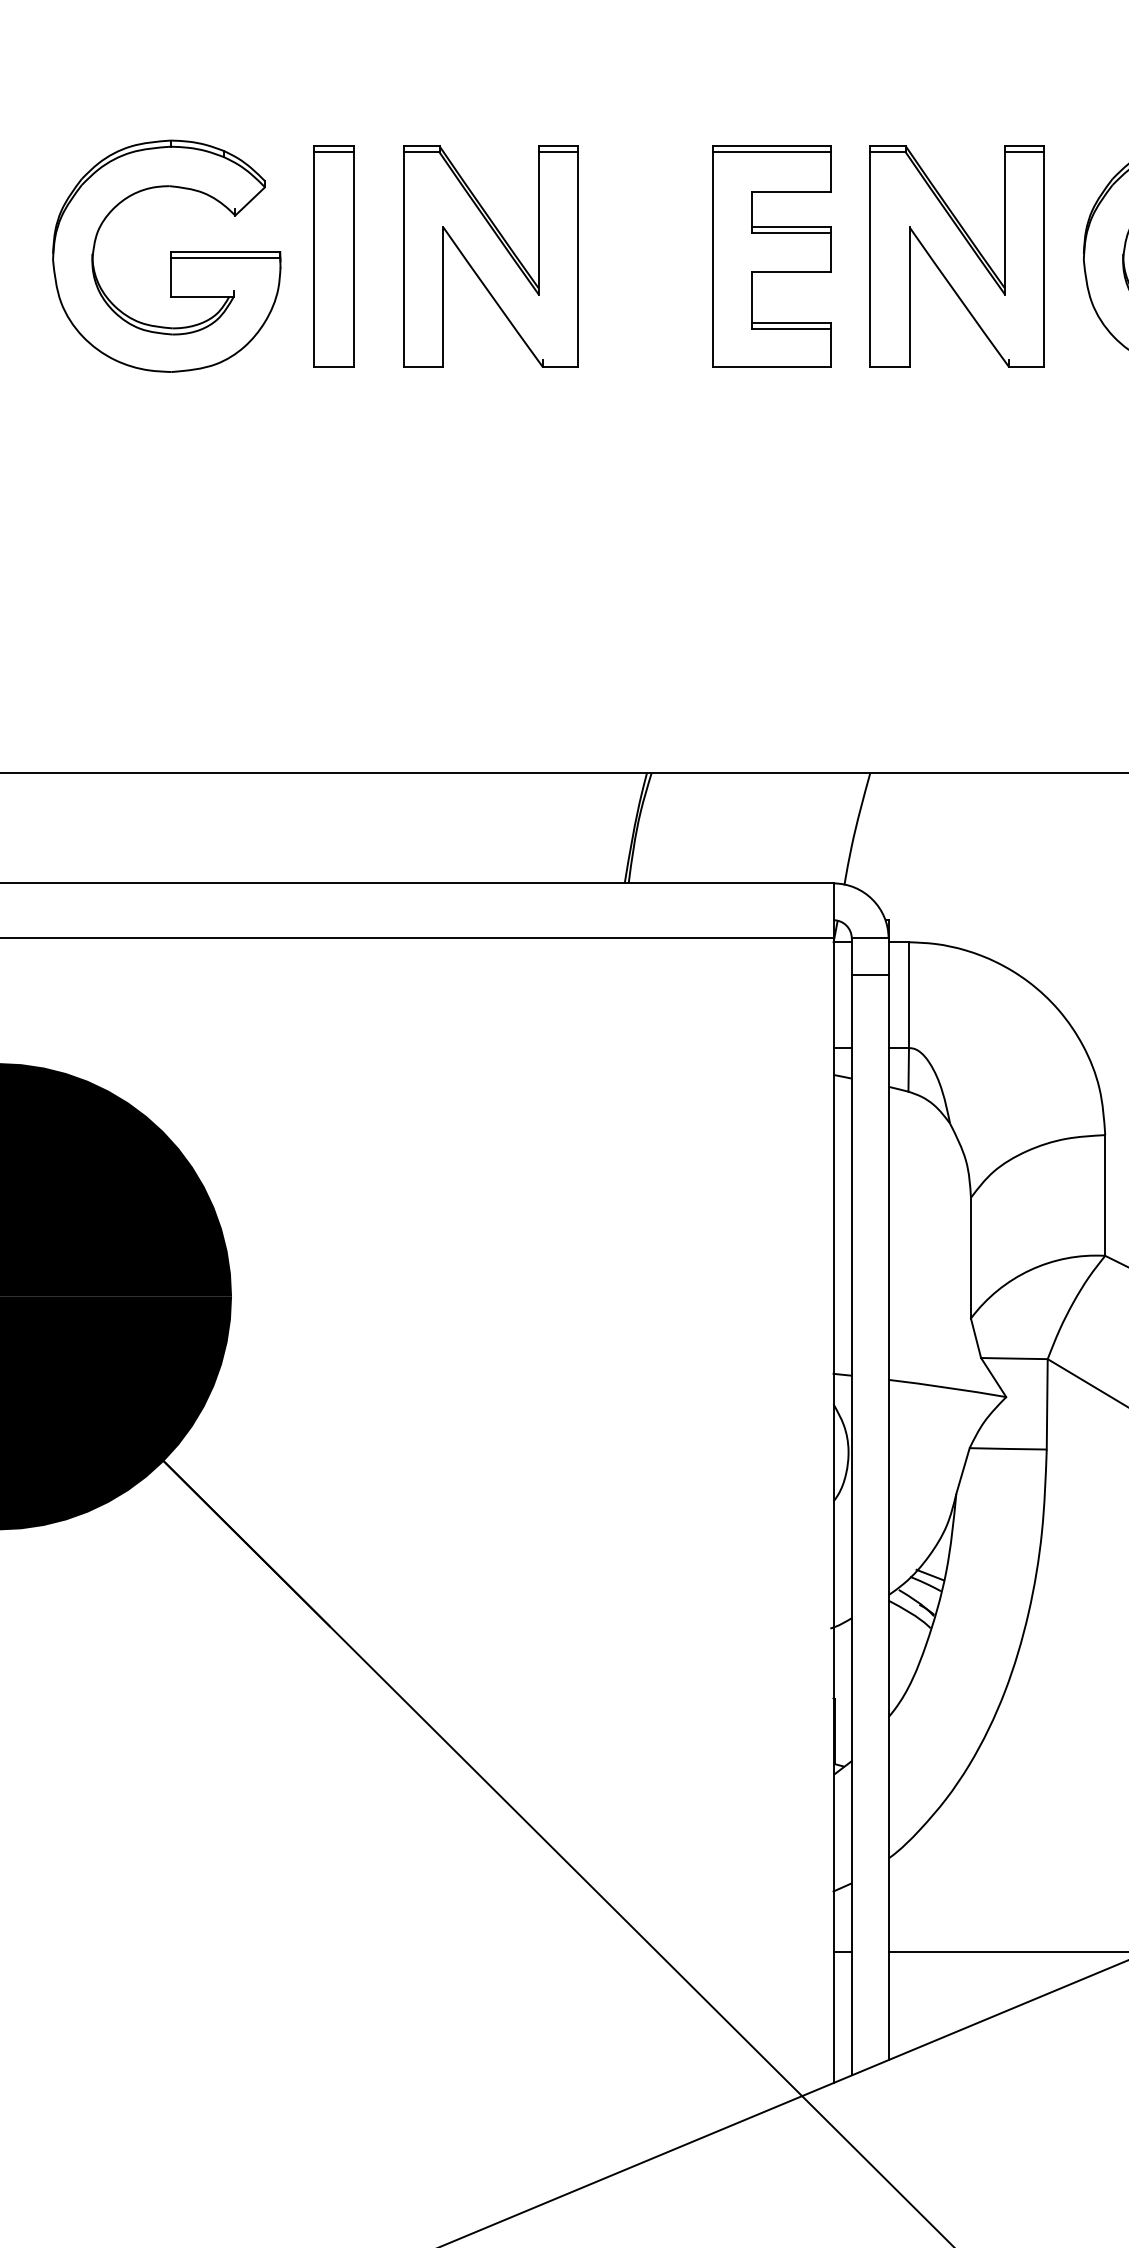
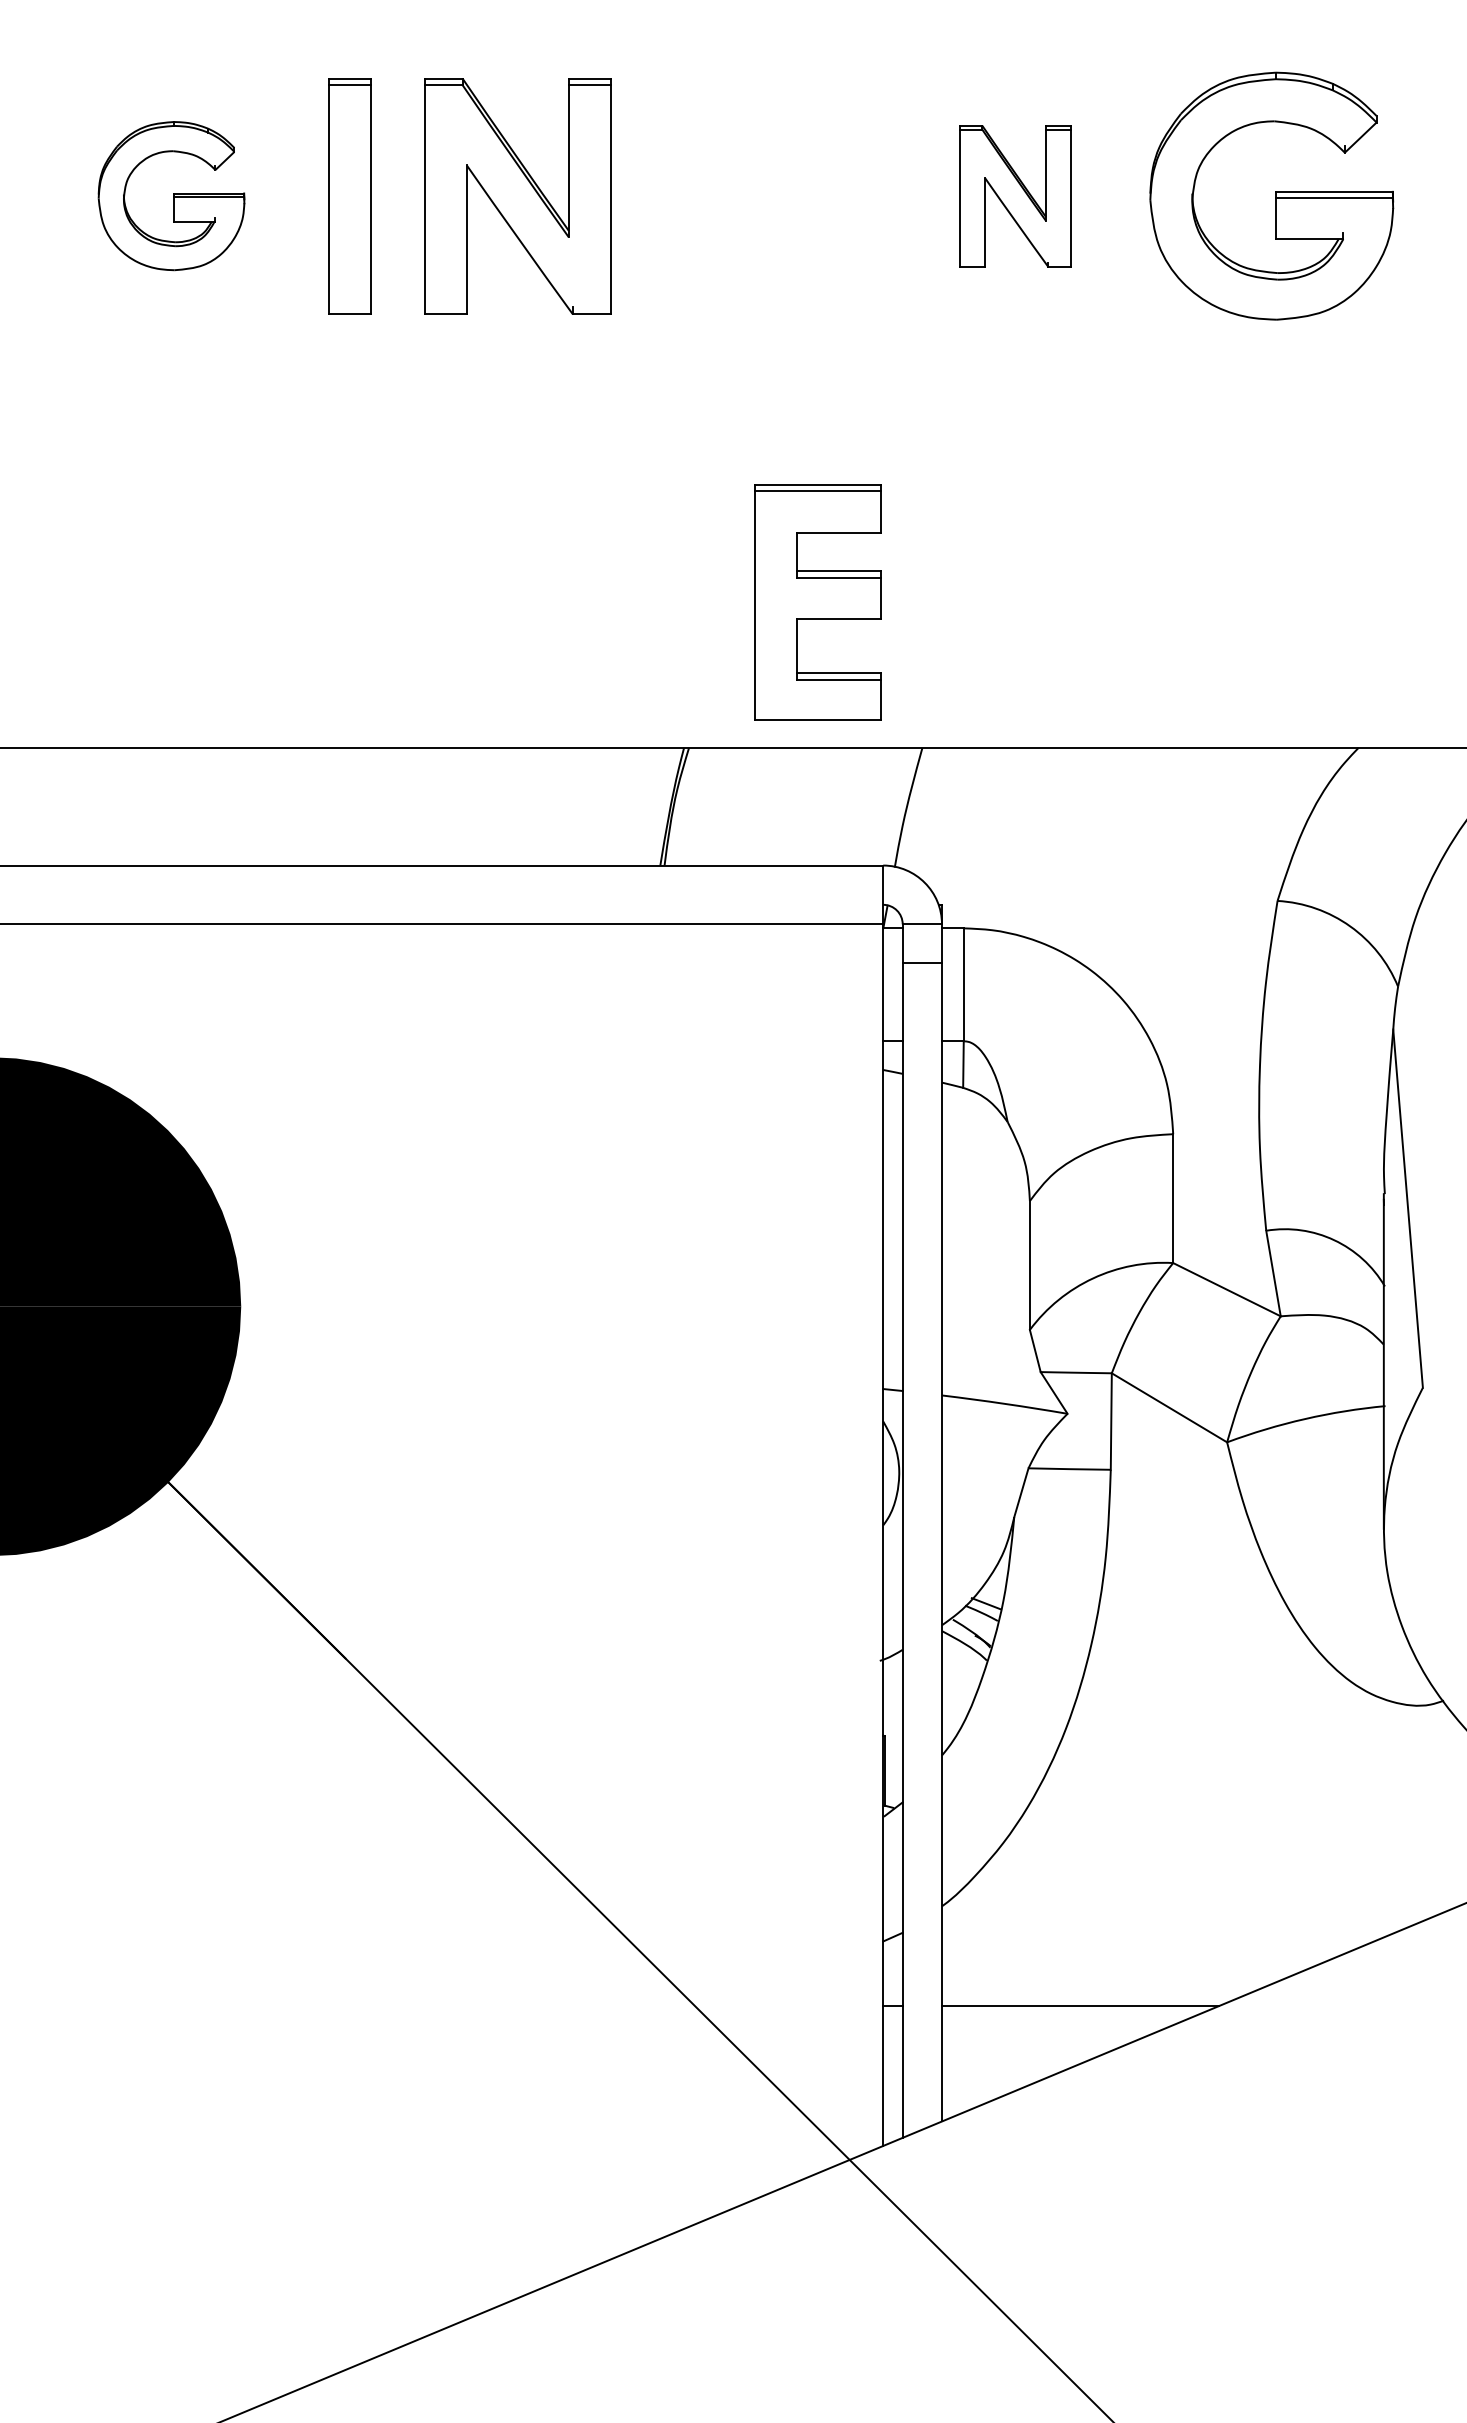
part: (166, 255) -> (171, 195), size x0.6
part: (771, 256) -> (817, 602), moved
part: (957, 256) -> (1015, 196), size x0.6

